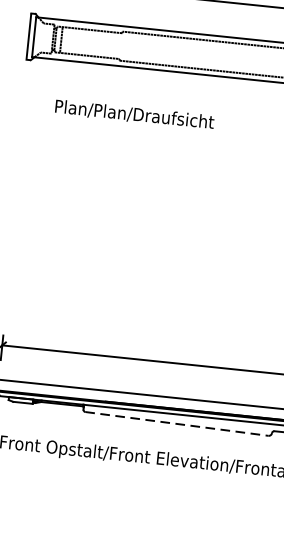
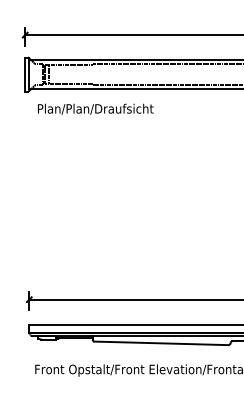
text: (134, 113) -> (95, 108), moved
line: (177, 424) -> (161, 343), dashed -> solid

